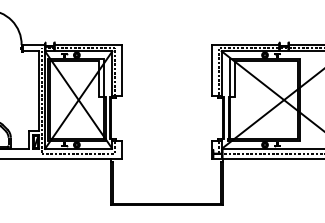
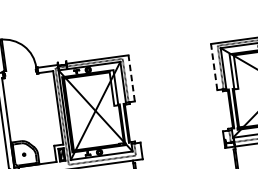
line: (122, 70) -> (132, 78), solid -> dashed
line: (211, 70) -> (213, 67), solid -> dashed

